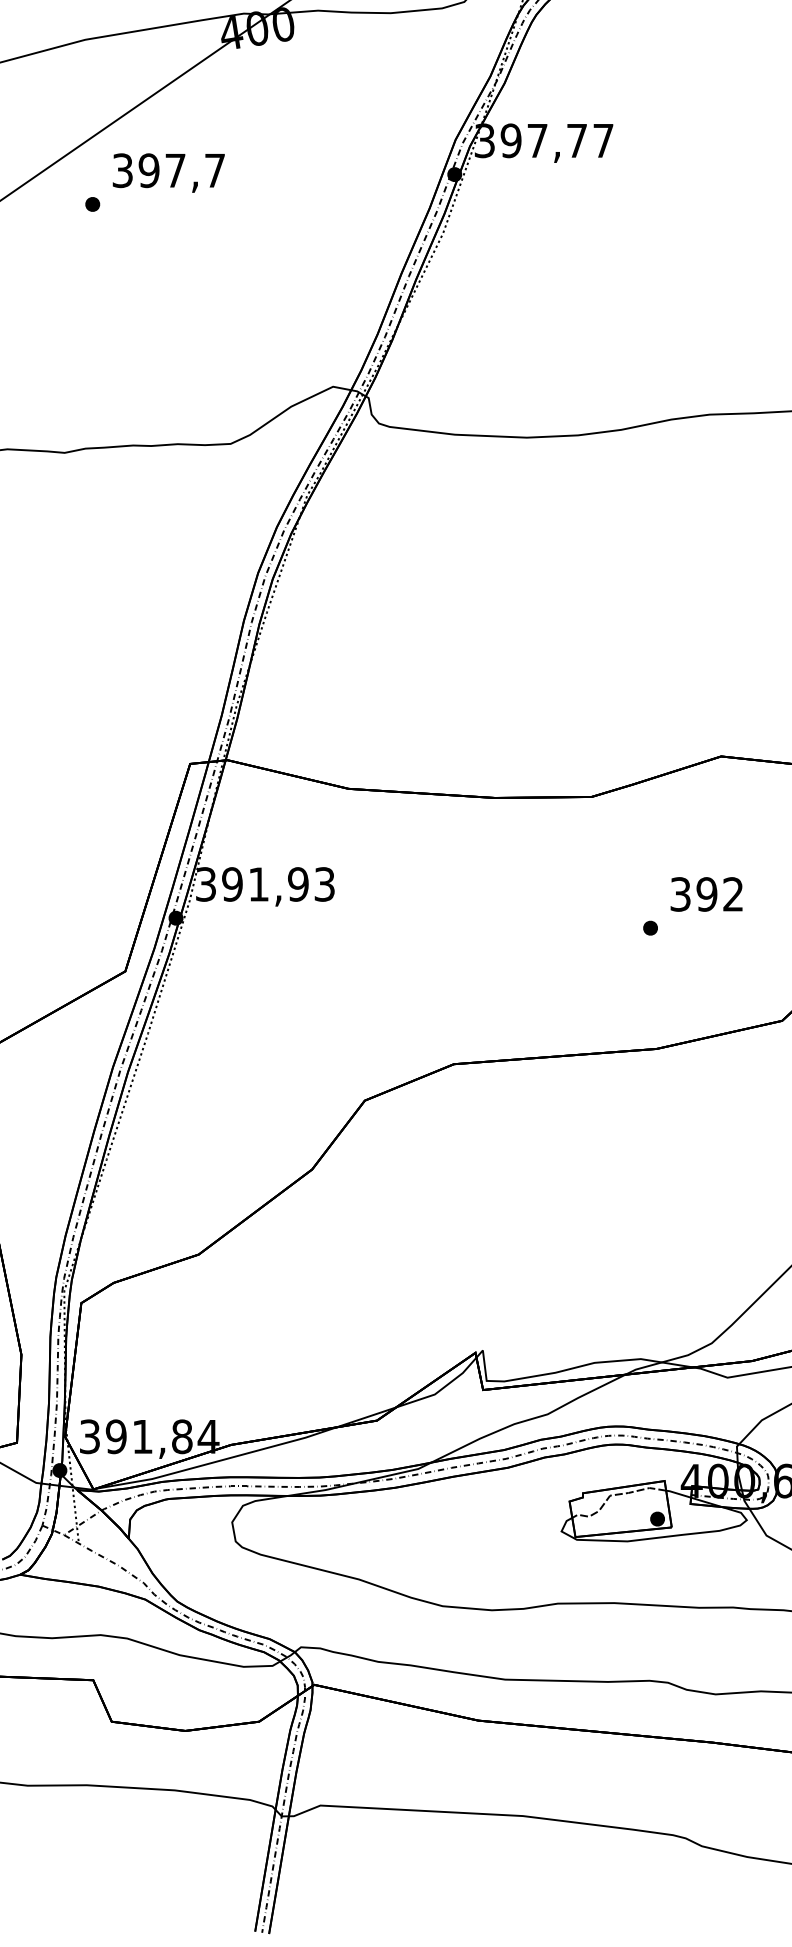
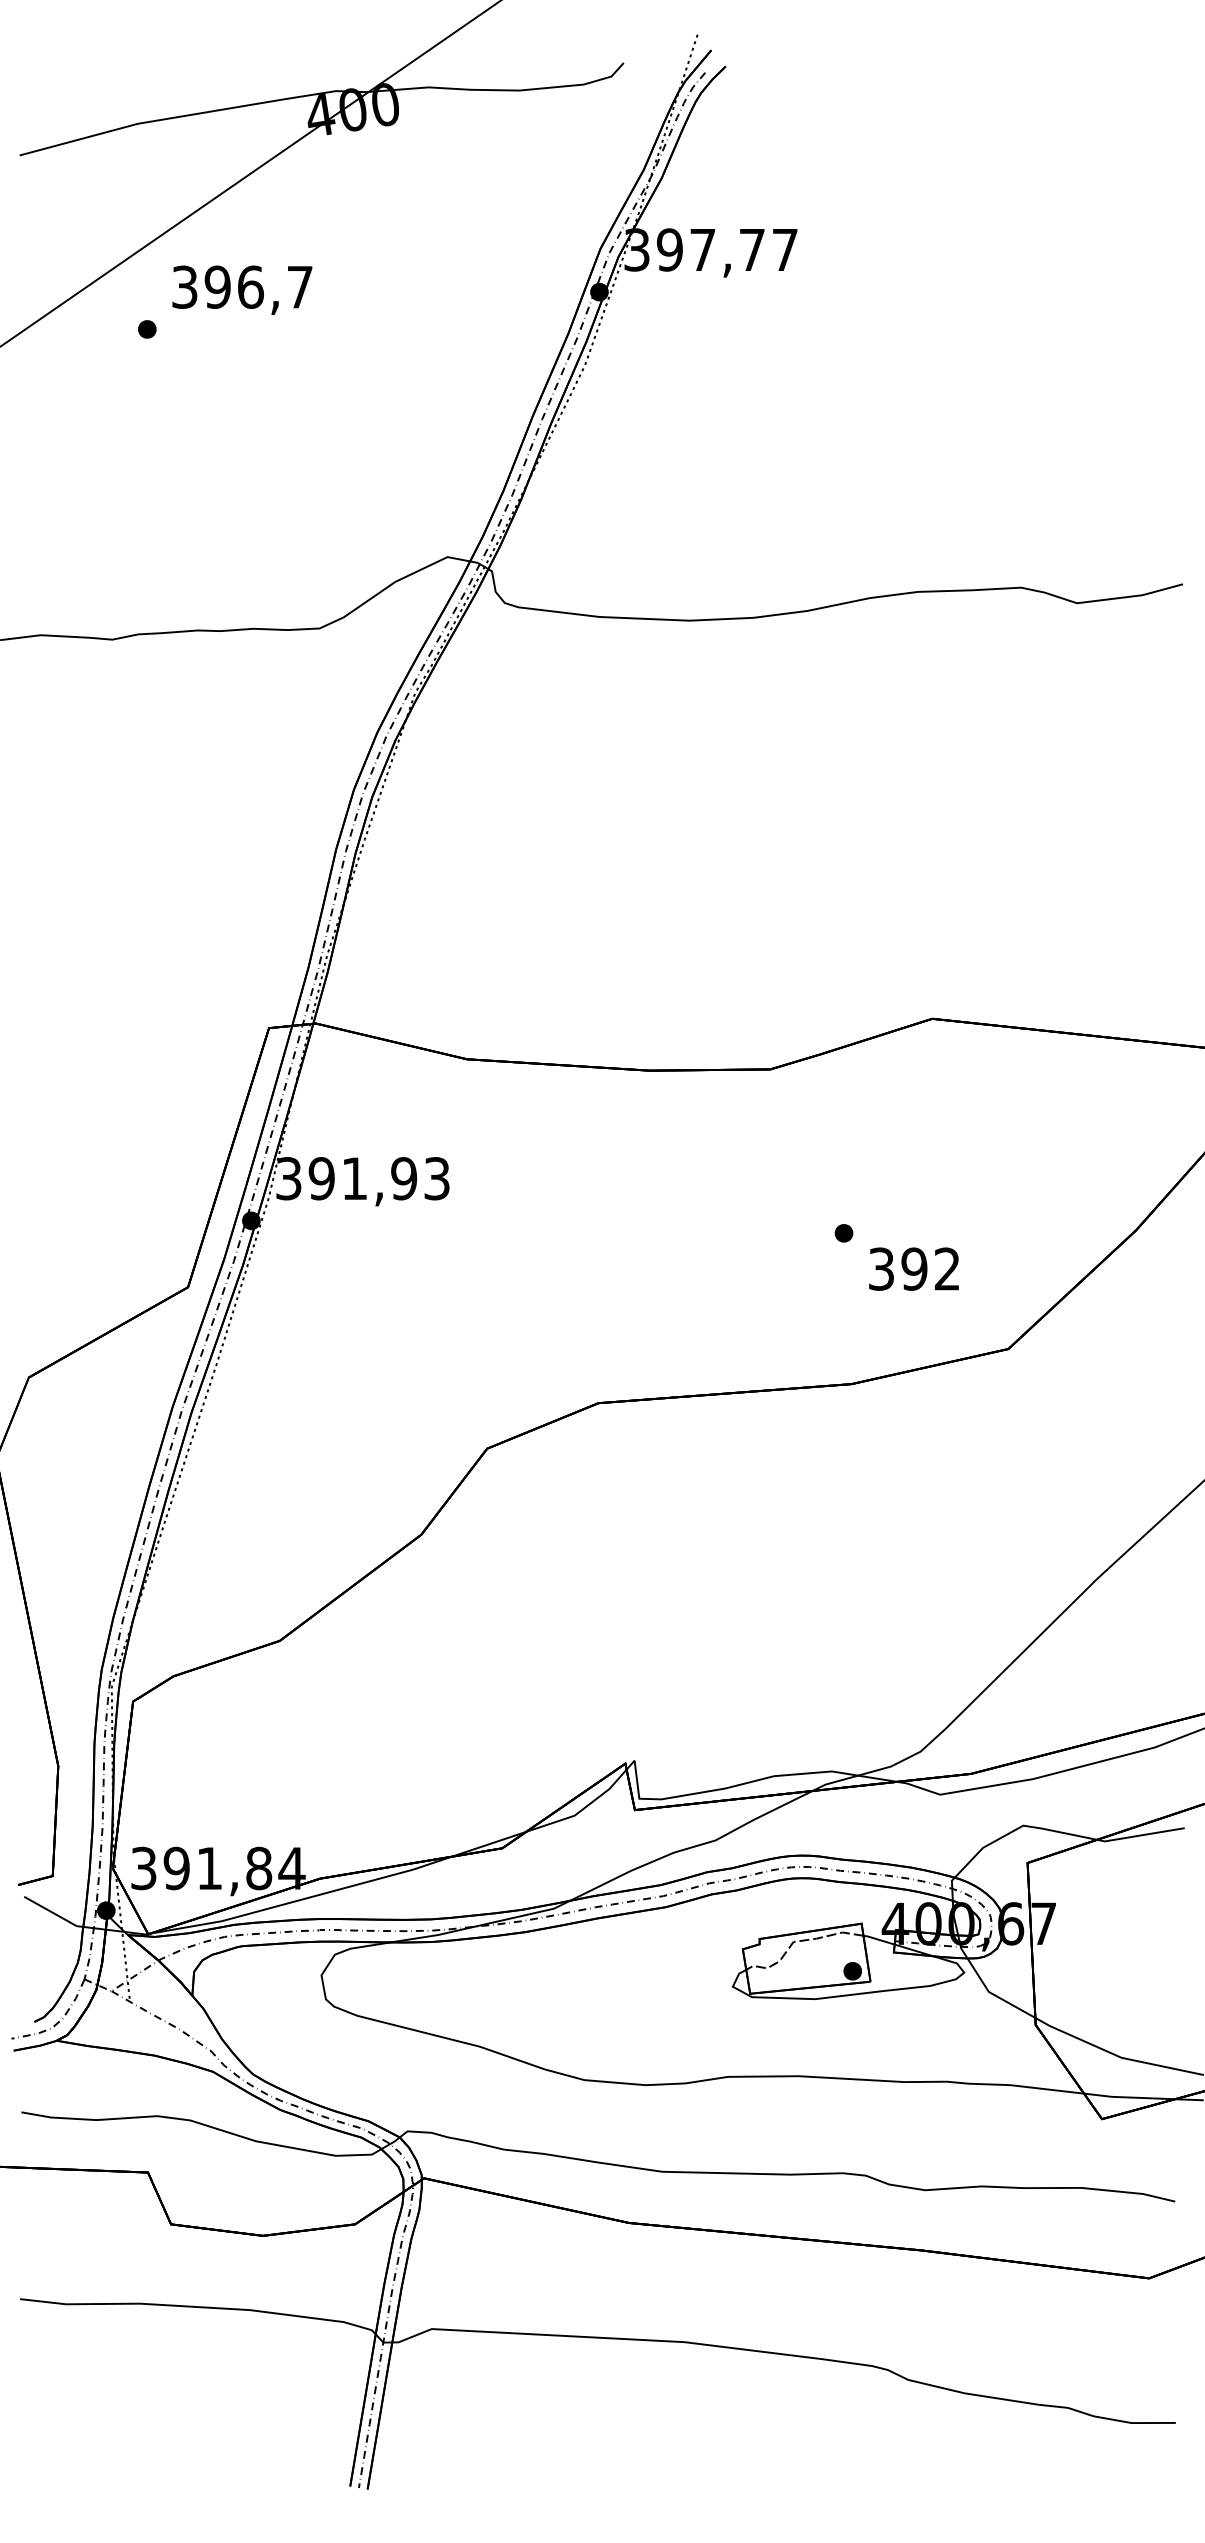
text: (175, 170) -> (250, 286), 397,7 -> 396,7
text: (706, 893) -> (913, 1268), moved

